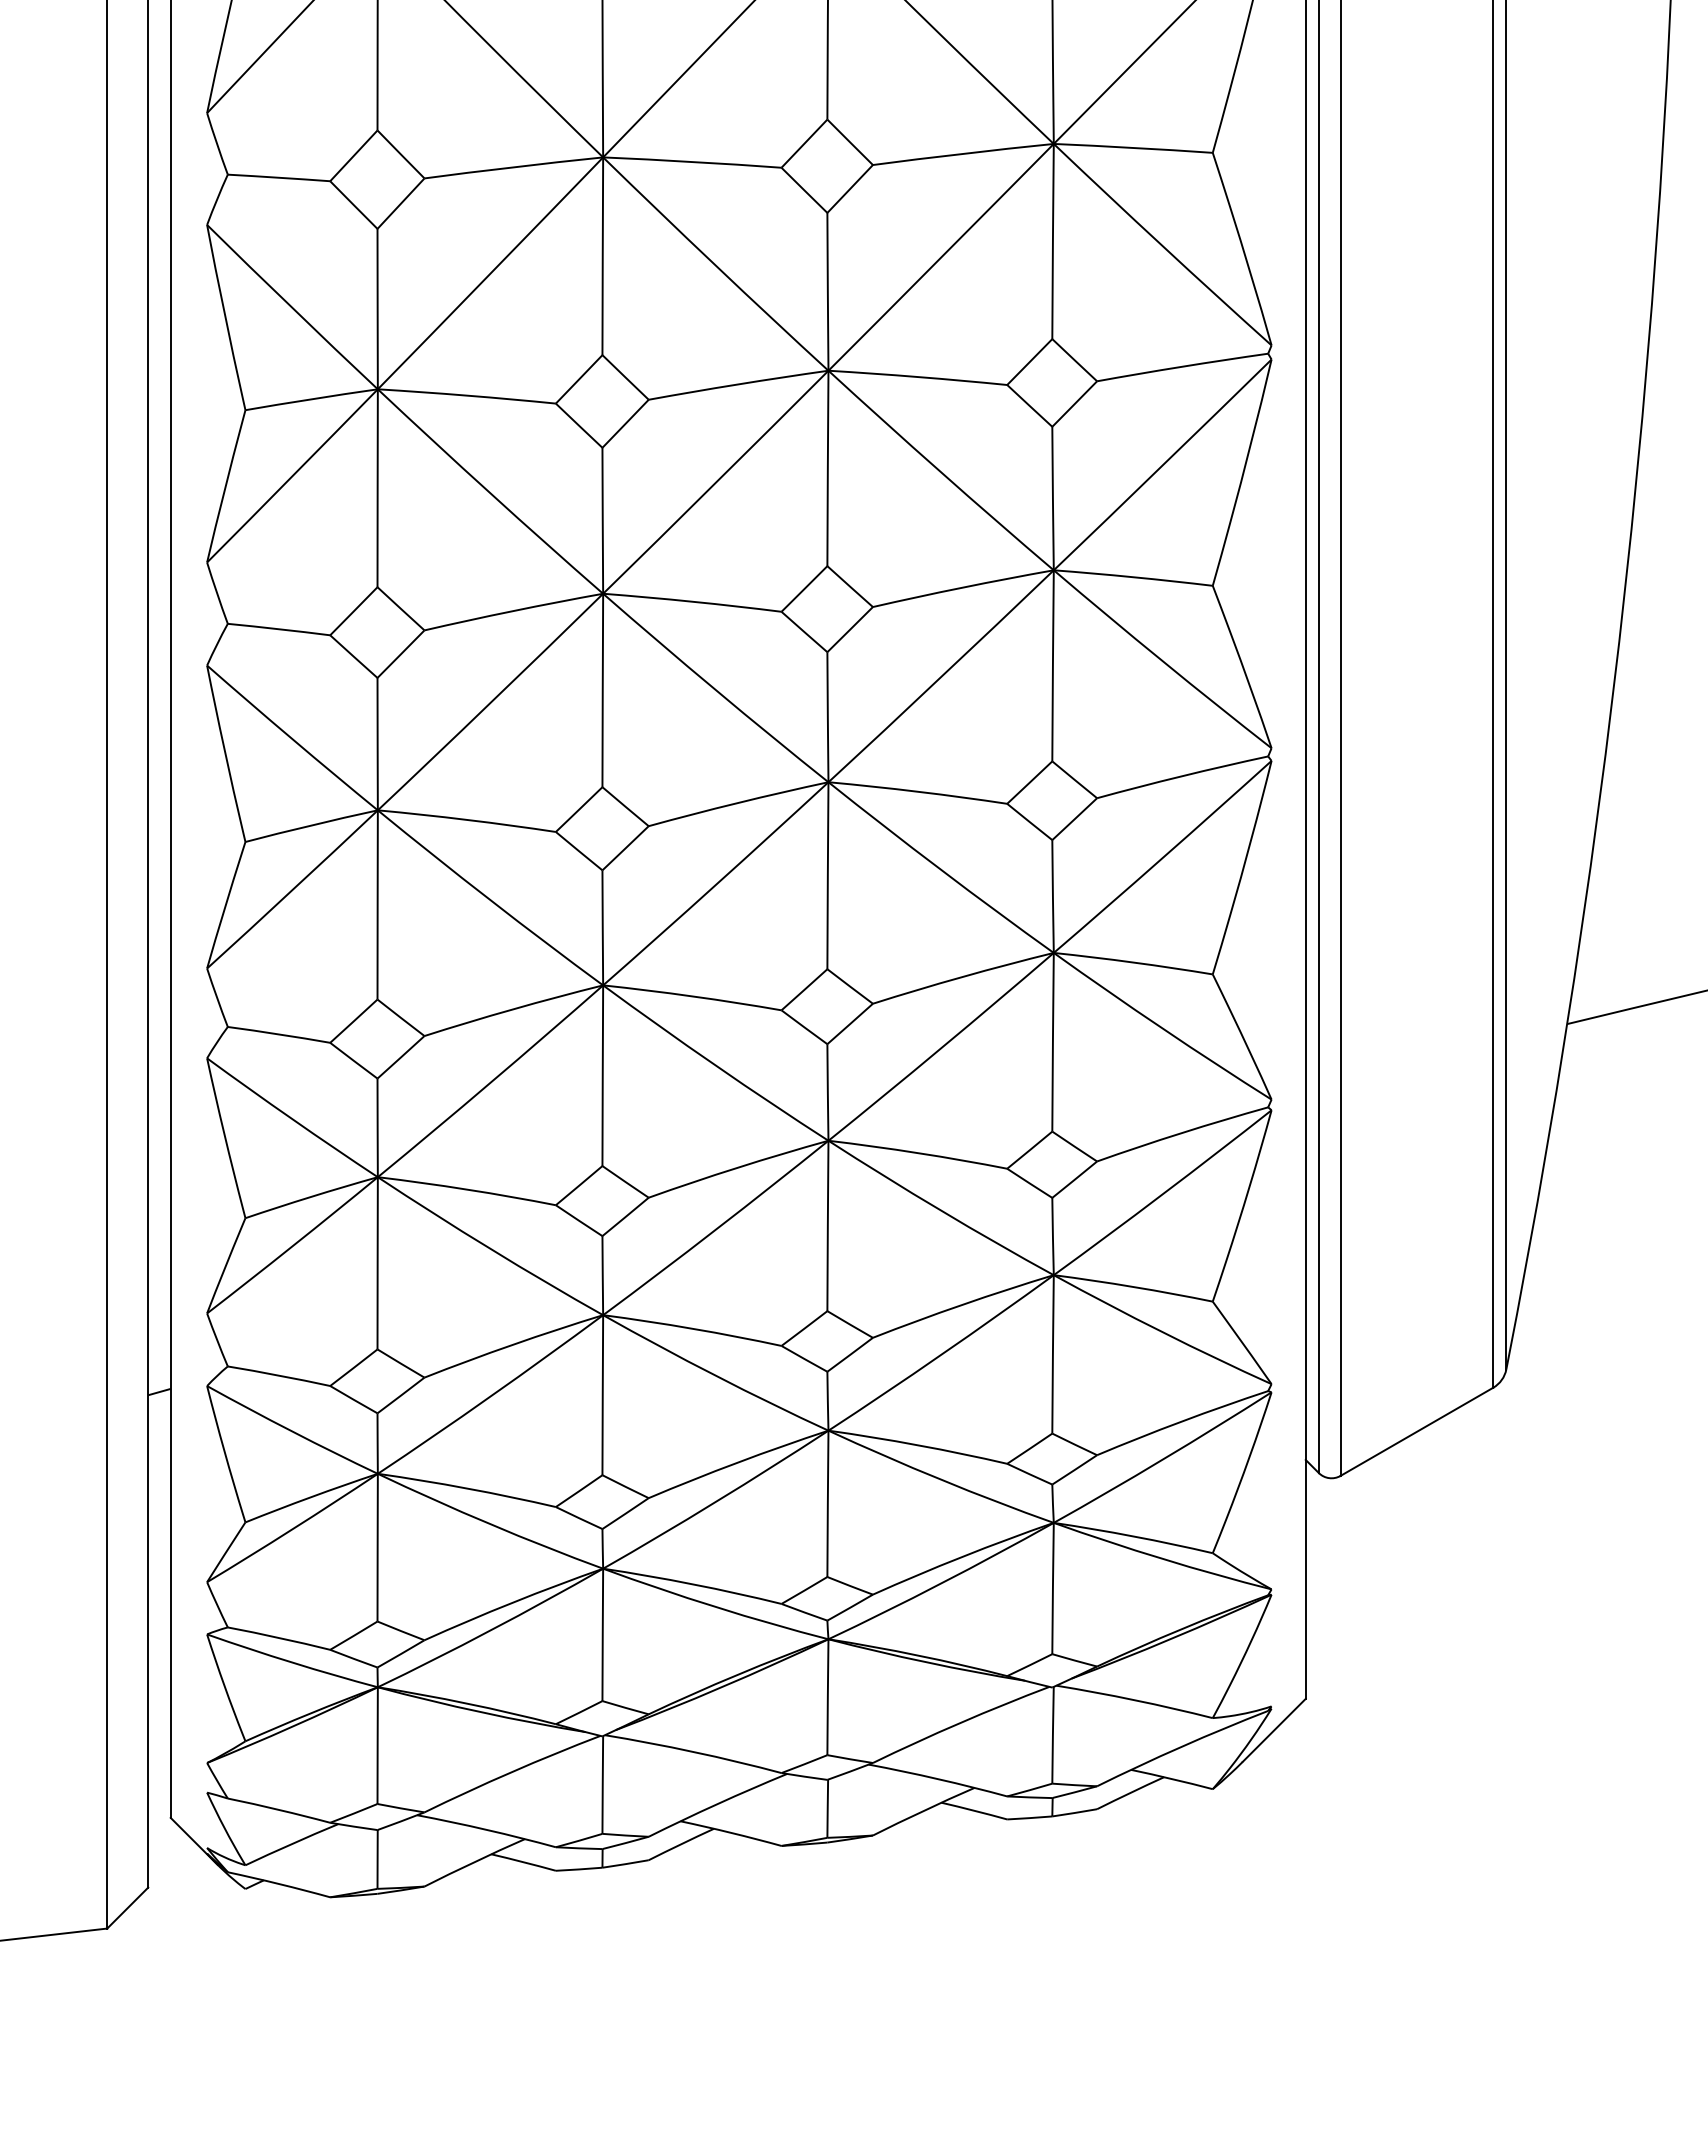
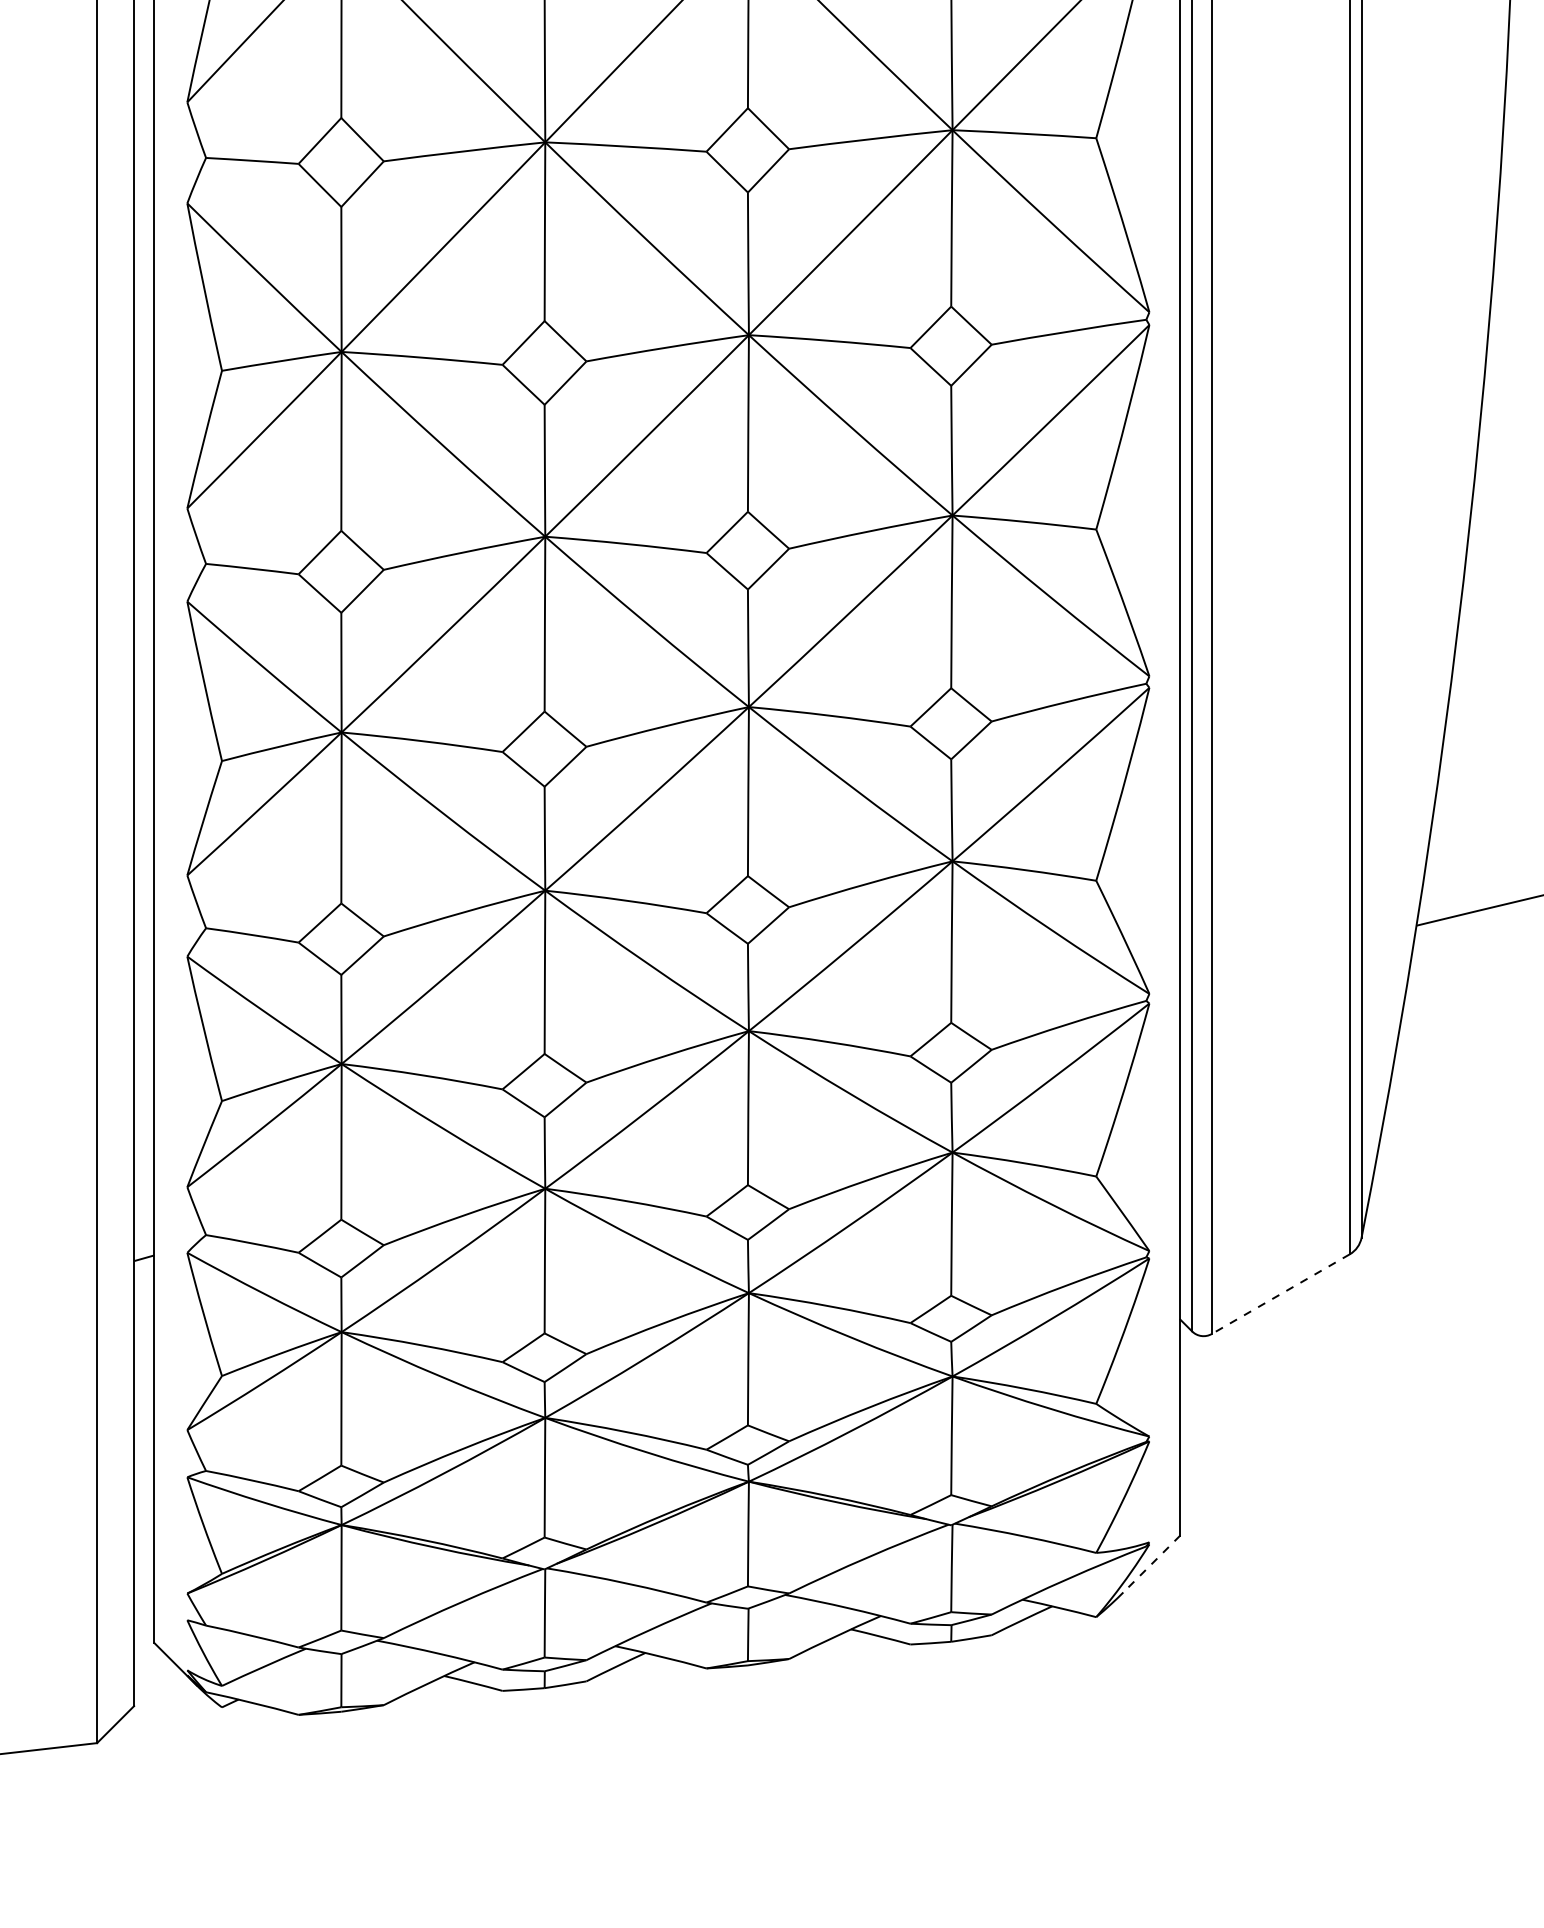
line: (1416, 1432) -> (1280, 1294), solid -> dashed
line: (1274, 1730) -> (1152, 1564), solid -> dashed

